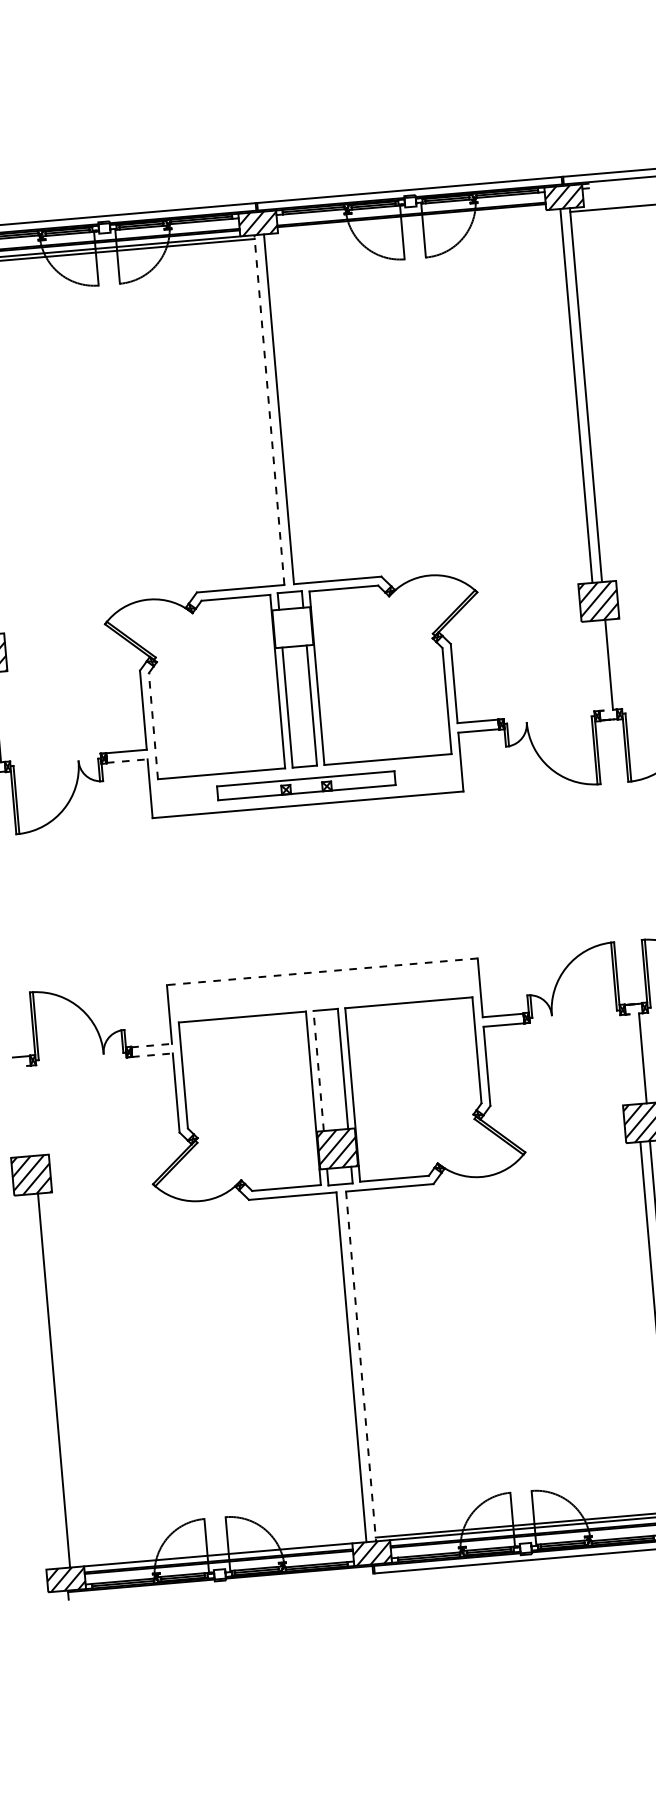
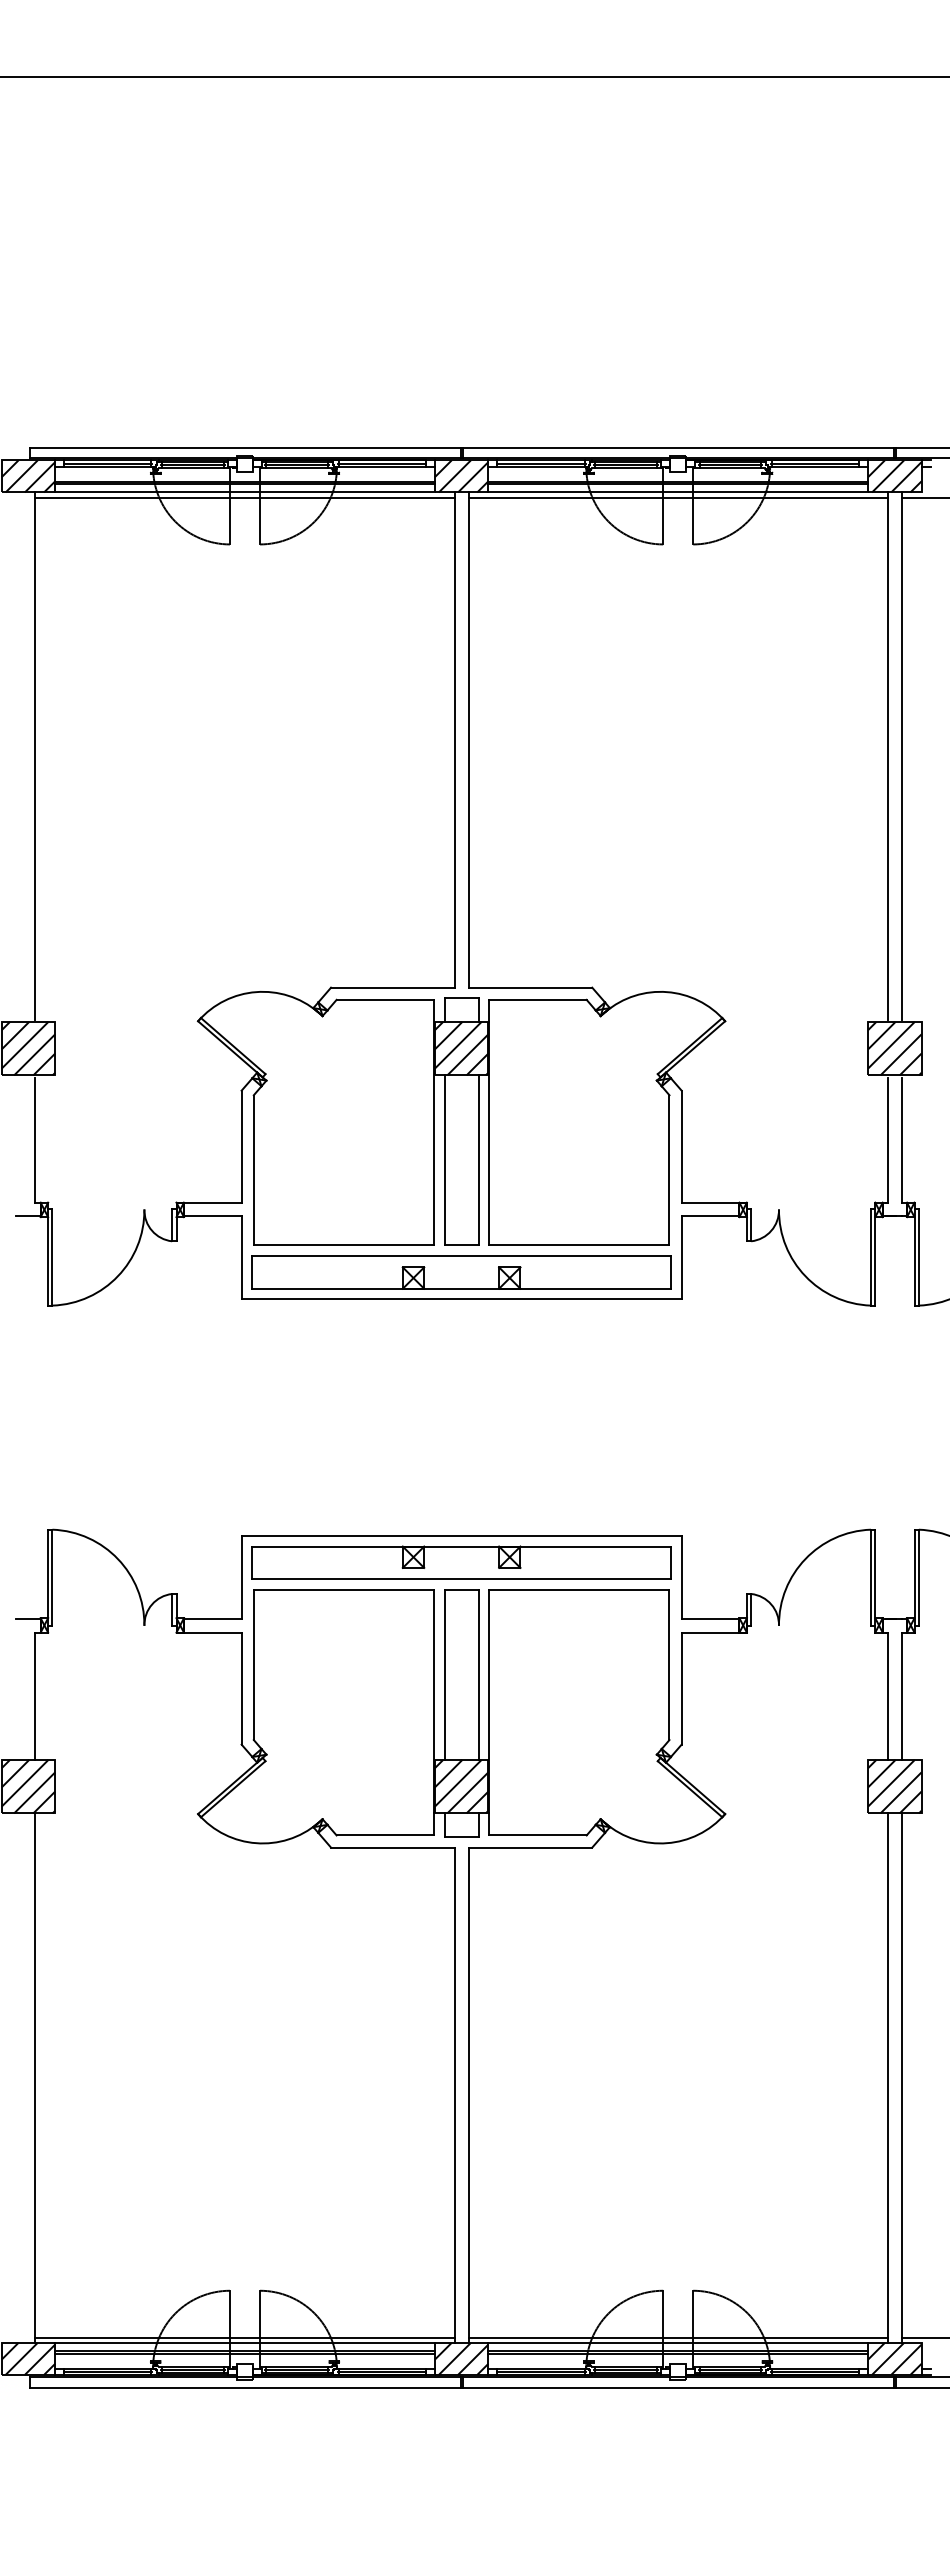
line: (412, 221) -> (678, 492), added
line: (412, 225) -> (678, 497), added
line: (269, 410) -> (454, 740), dashed -> solid
hatch: (292, 627) -> (461, 1048), added
line: (599, 665) -> (888, 1139), added
line: (153, 726) -> (253, 1170), dashed -> solid
line: (127, 761) -> (212, 1216), dashed -> solid
part: (306, 785) -> (461, 1272), size x1.67
line: (322, 971) -> (461, 1535), dashed -> solid
part: (323, 990) -> (461, 1562), added
line: (151, 1045) -> (212, 1619), dashed -> solid
line: (152, 1055) -> (212, 1632), dashed -> solid
line: (633, 1058) -> (888, 1695), added
line: (318, 1070) -> (444, 1674), dashed -> solid
line: (31, 1110) -> (35, 1695), added
line: (361, 1366) -> (468, 2095), dashed -> solid
line: (217, 1551) -> (244, 2337), added
line: (220, 1586) -> (244, 2387), added

